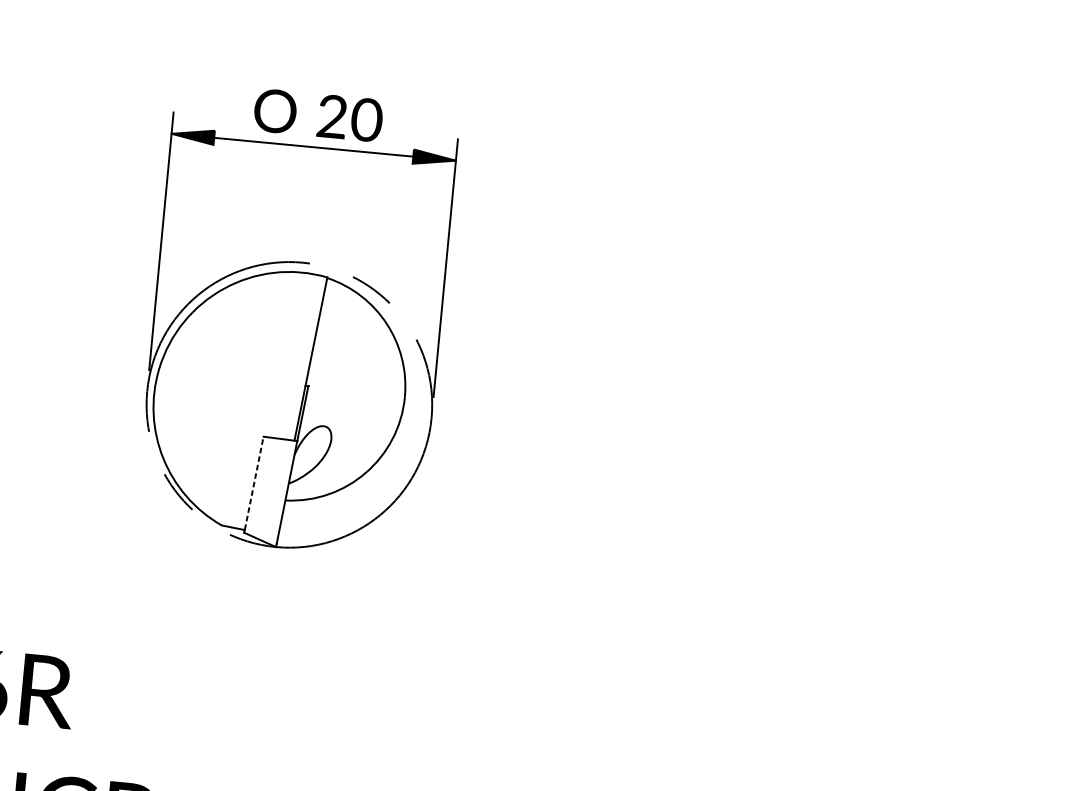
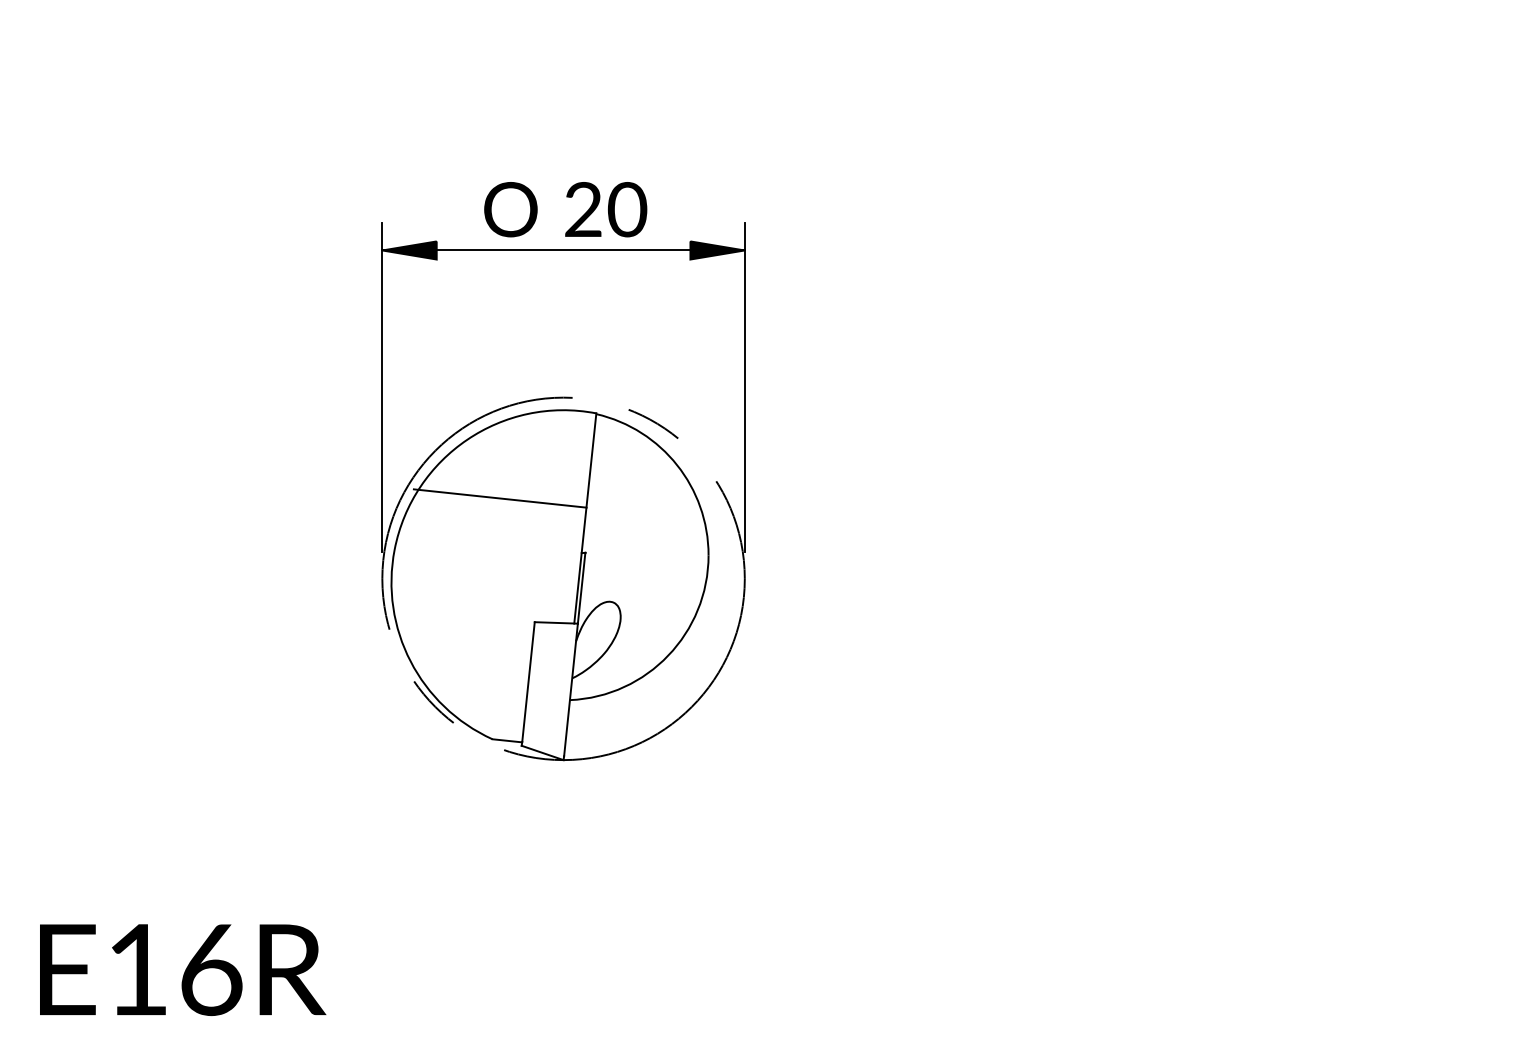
line: (245, 337) -> (499, 498), added
line: (254, 482) -> (528, 681), dashed -> solid

